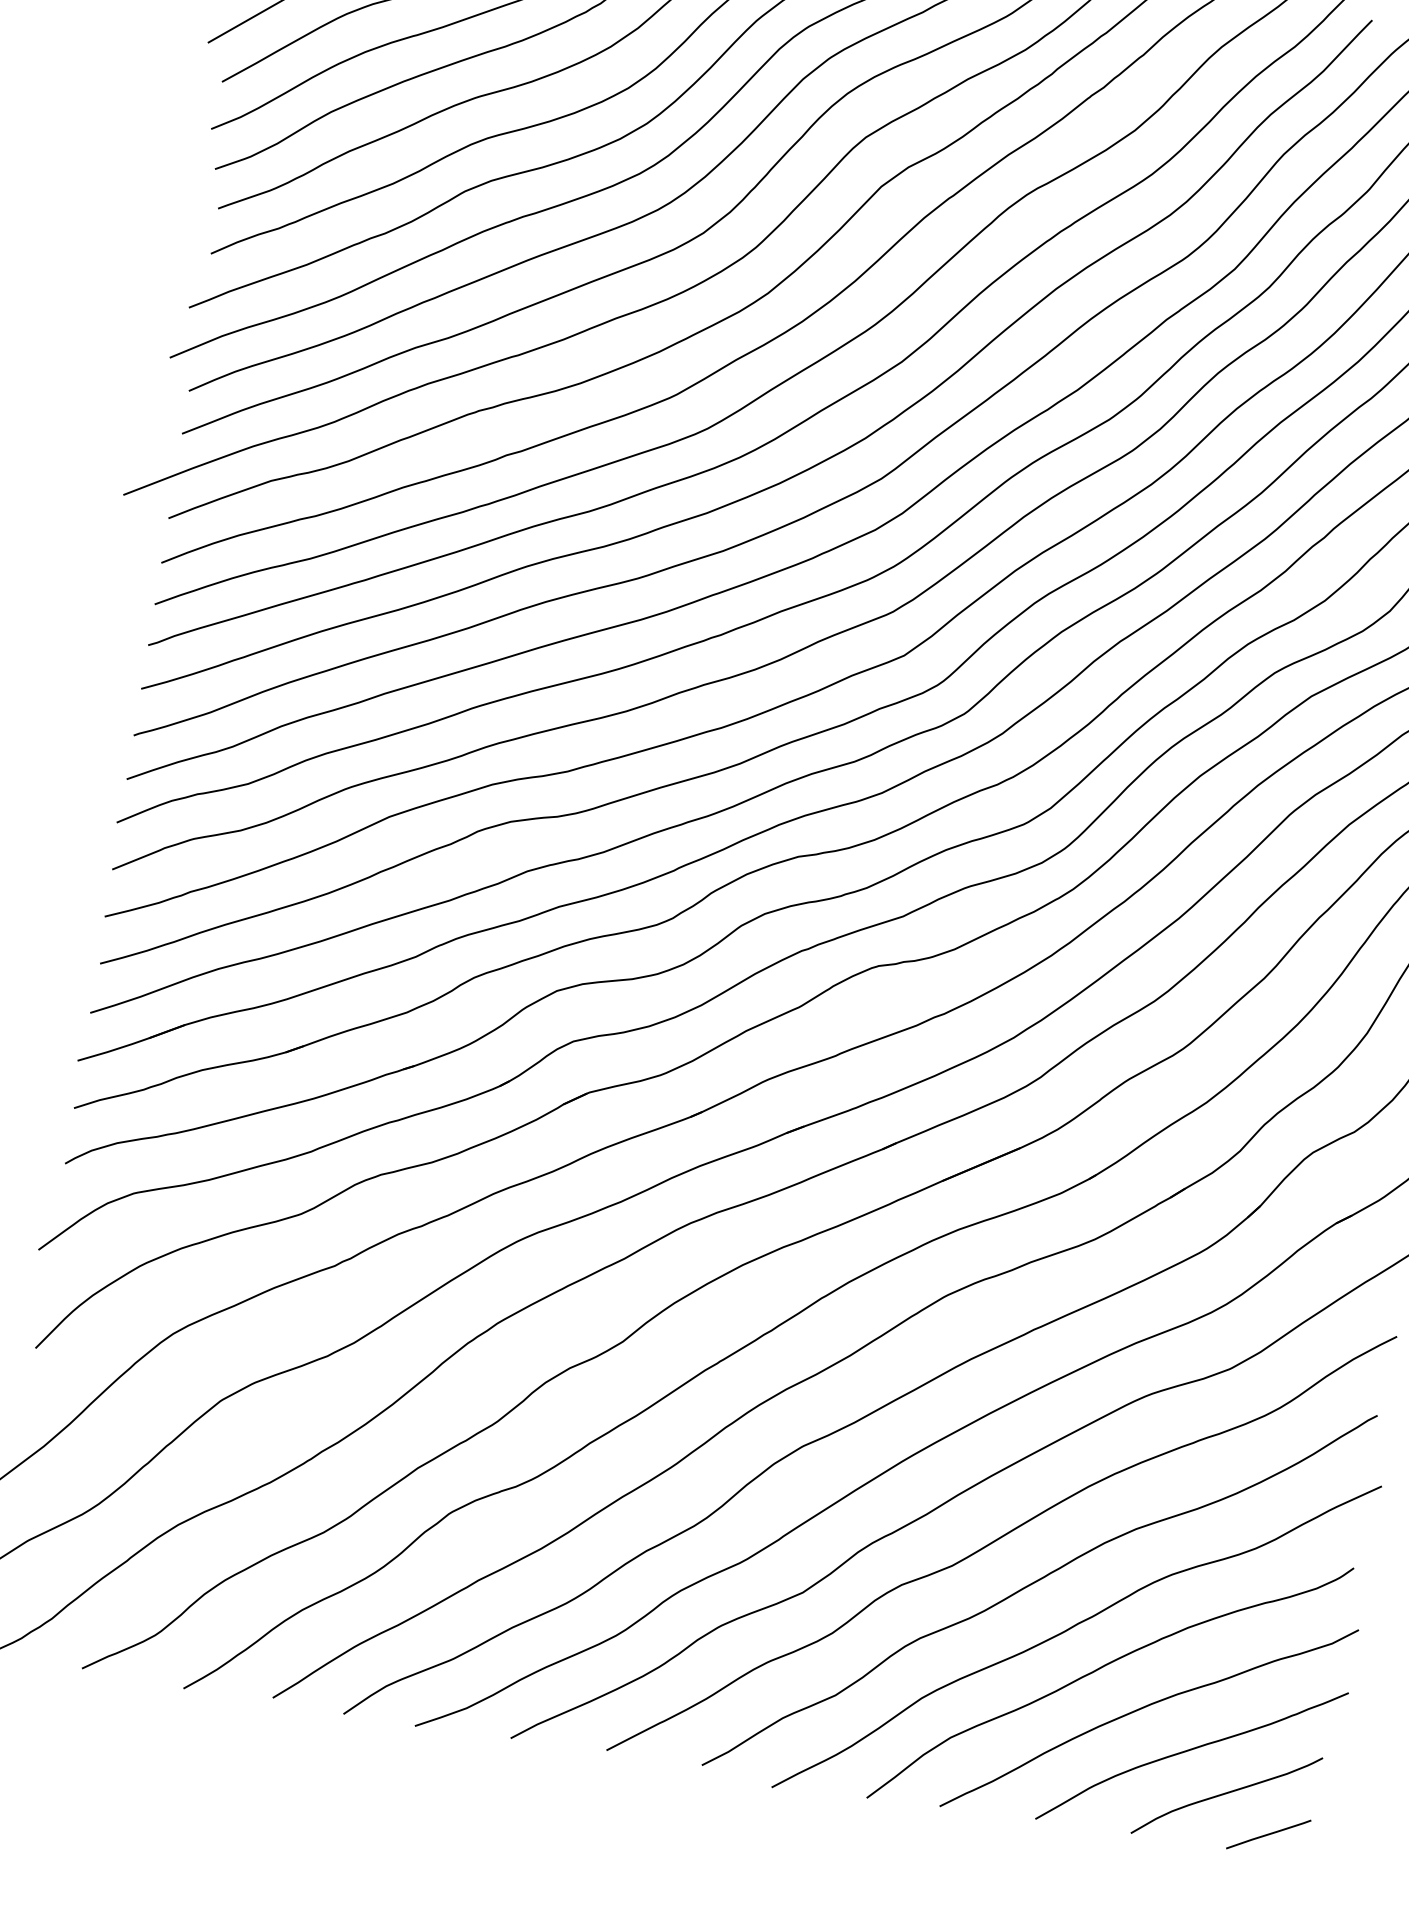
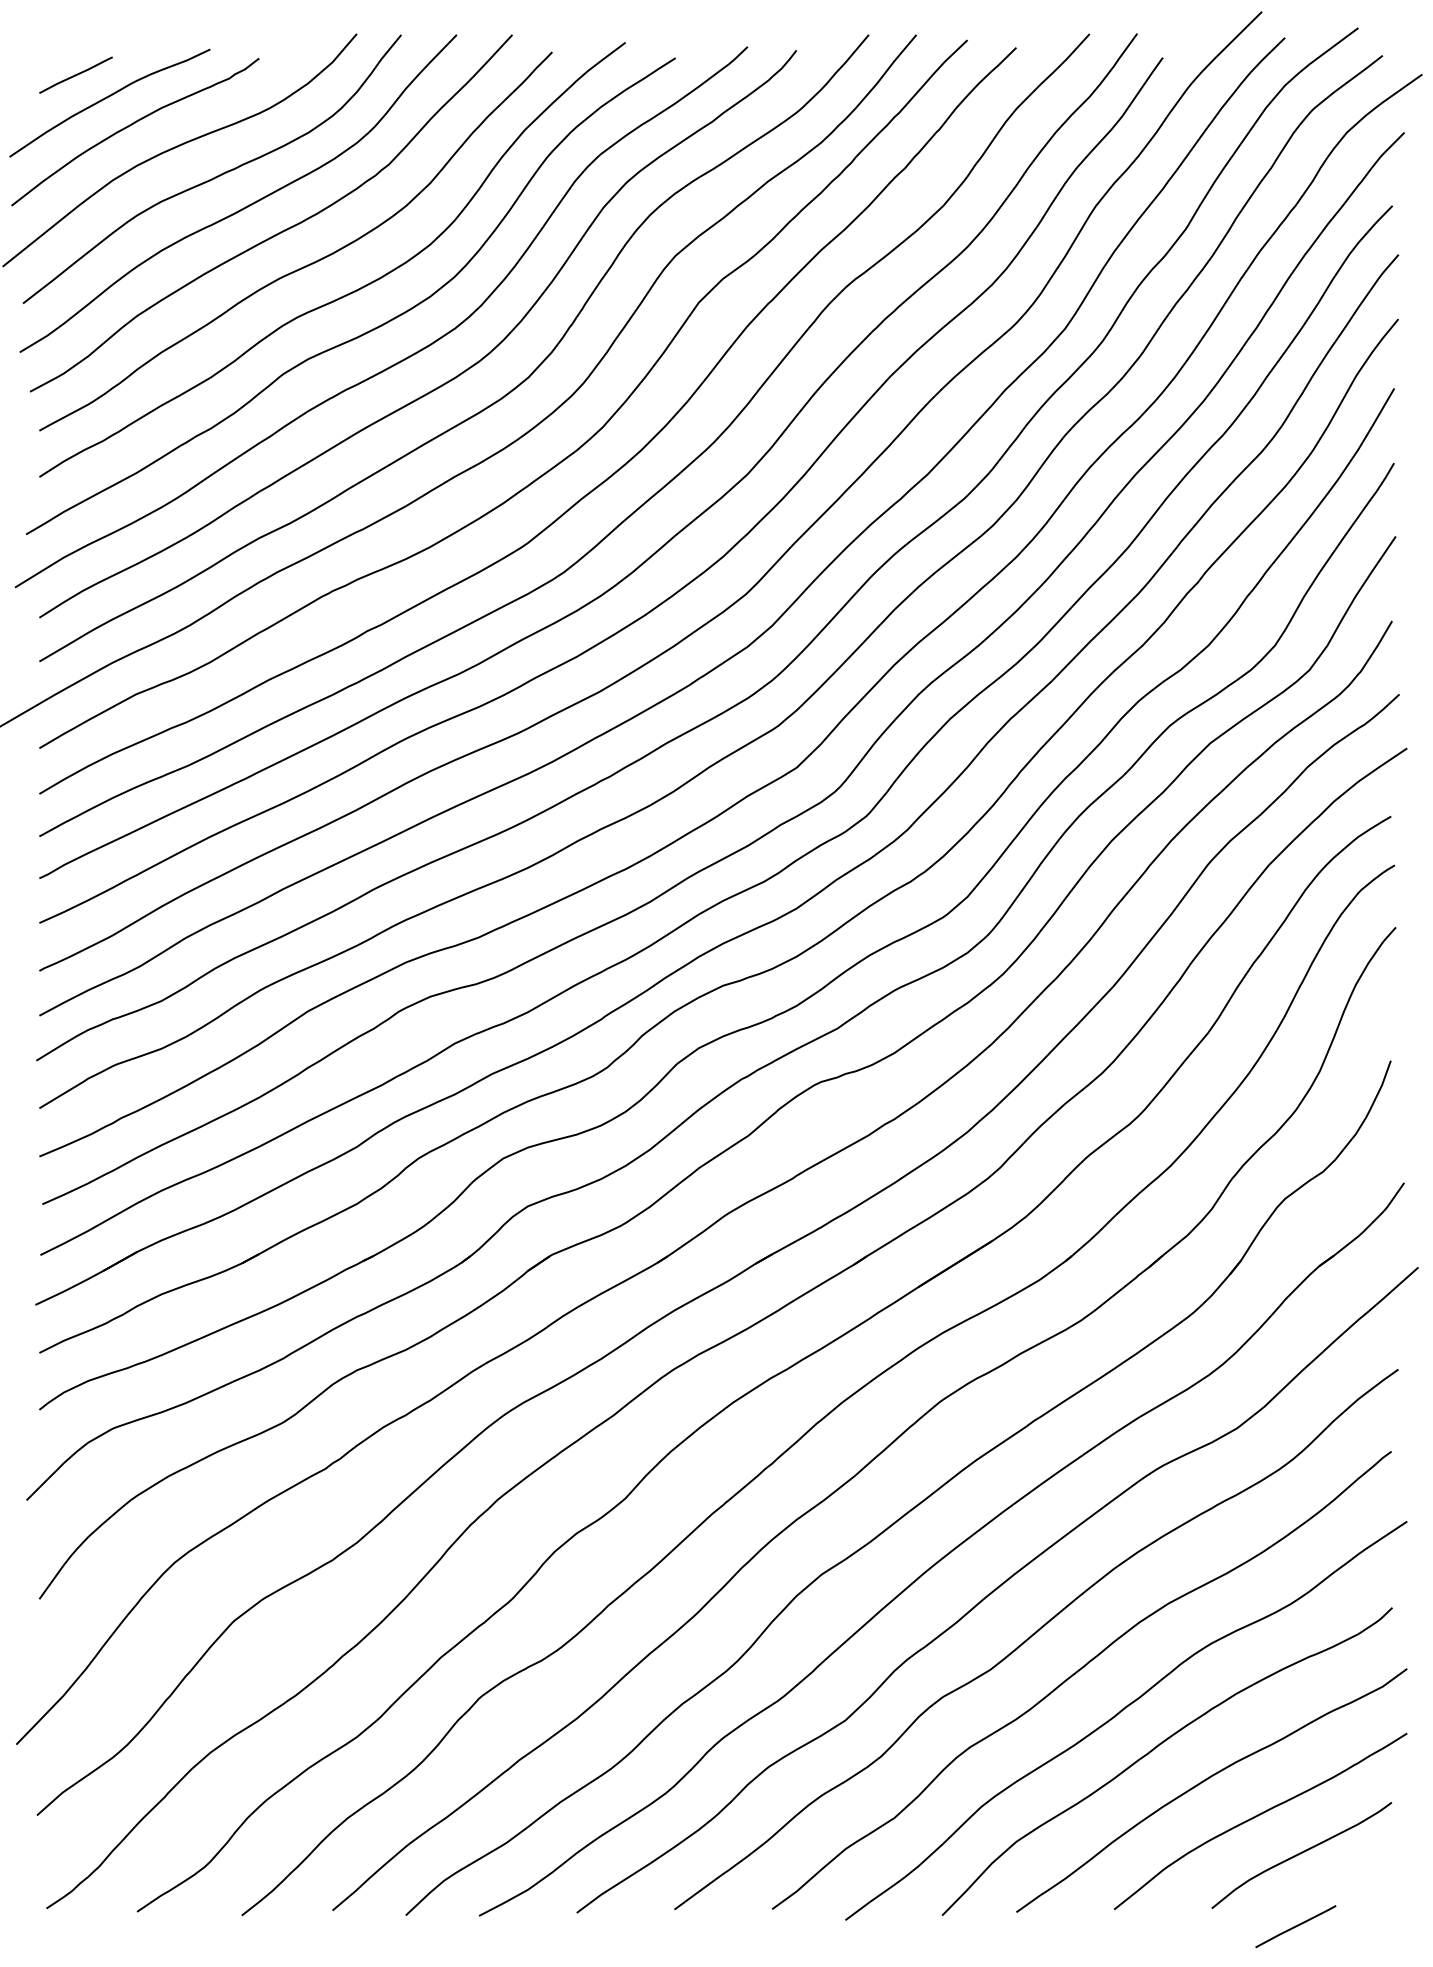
line: (1268, 1834) -> (1295, 1926), moved

